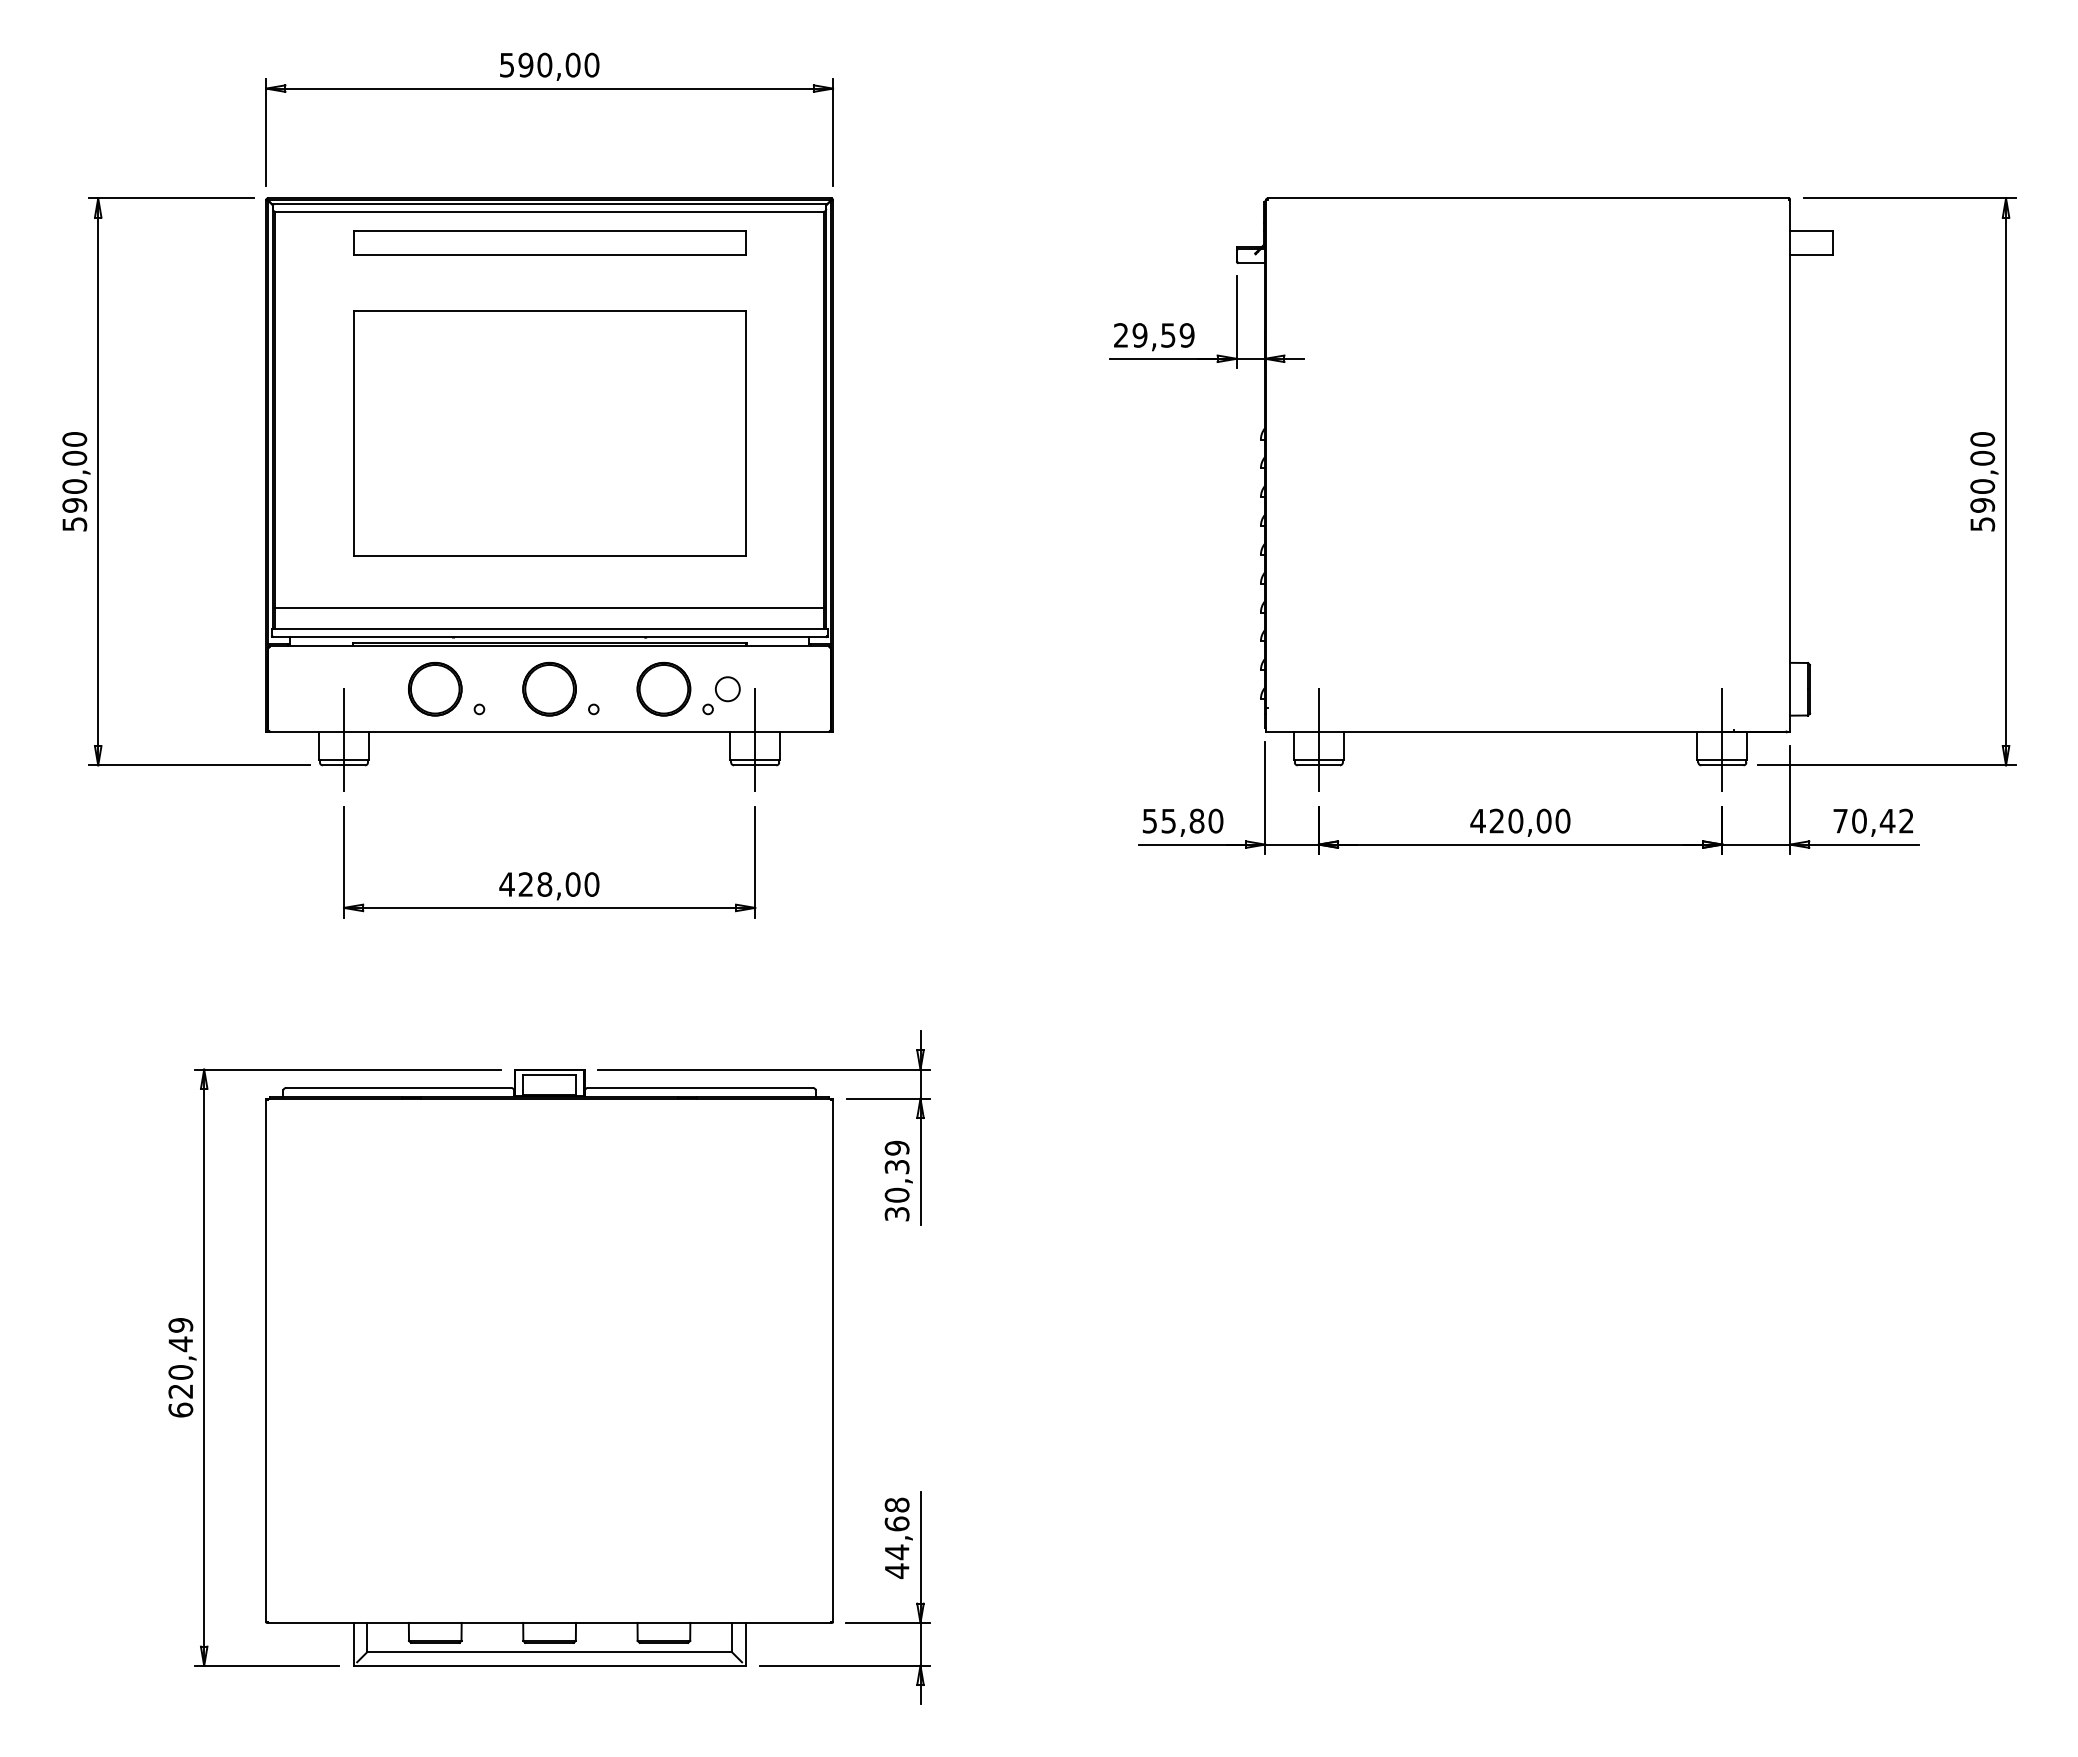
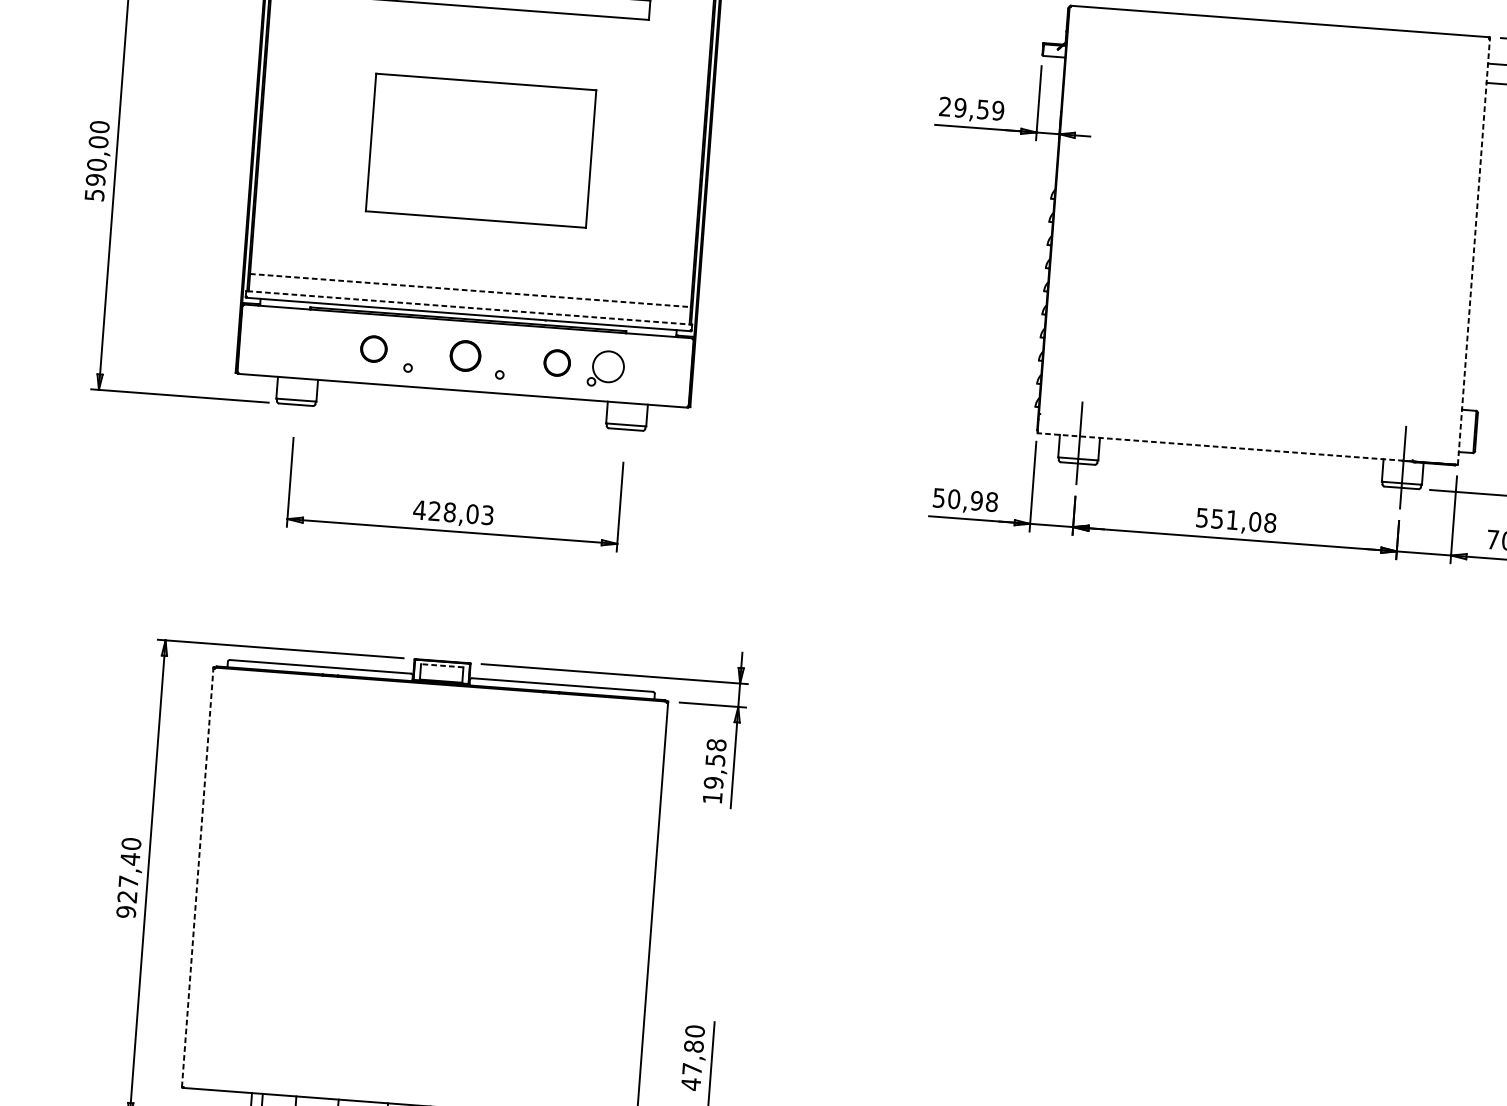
part: (549, 433) -> (480, 150), size x0.7
line: (1790, 465) -> (1474, 251), solid -> dashed
line: (549, 607) -> (470, 290), solid -> dashed
line: (550, 629) -> (469, 308), solid -> dashed
part: (435, 688) -> (374, 348), size x0.6
part: (549, 688) -> (465, 355), size x0.7
part: (663, 689) -> (556, 363), size x0.6
circle: (727, 689) -> (608, 367), size x1.6
line: (1499, 731) -> (1224, 447), solid -> dashed
line: (343, 740) -> (297, 384), removed
line: (755, 740) -> (627, 409), removed
text: (1192, 820) -> (973, 500), 55,80 -> 50,98
text: (1520, 820) -> (1236, 519), 420,00 -> 551,08
text: (591, 884) -> (487, 515), 428,00 -> 428,03
line: (549, 1075) -> (442, 665), solid -> dashed
text: (896, 1180) -> (714, 771), 30,39 -> 19,58
line: (266, 1361) -> (197, 878), solid -> dashed
text: (180, 1367) -> (128, 877), 620,49 -> 927,40
text: (896, 1528) -> (693, 1050), 44,68 -> 47,80

